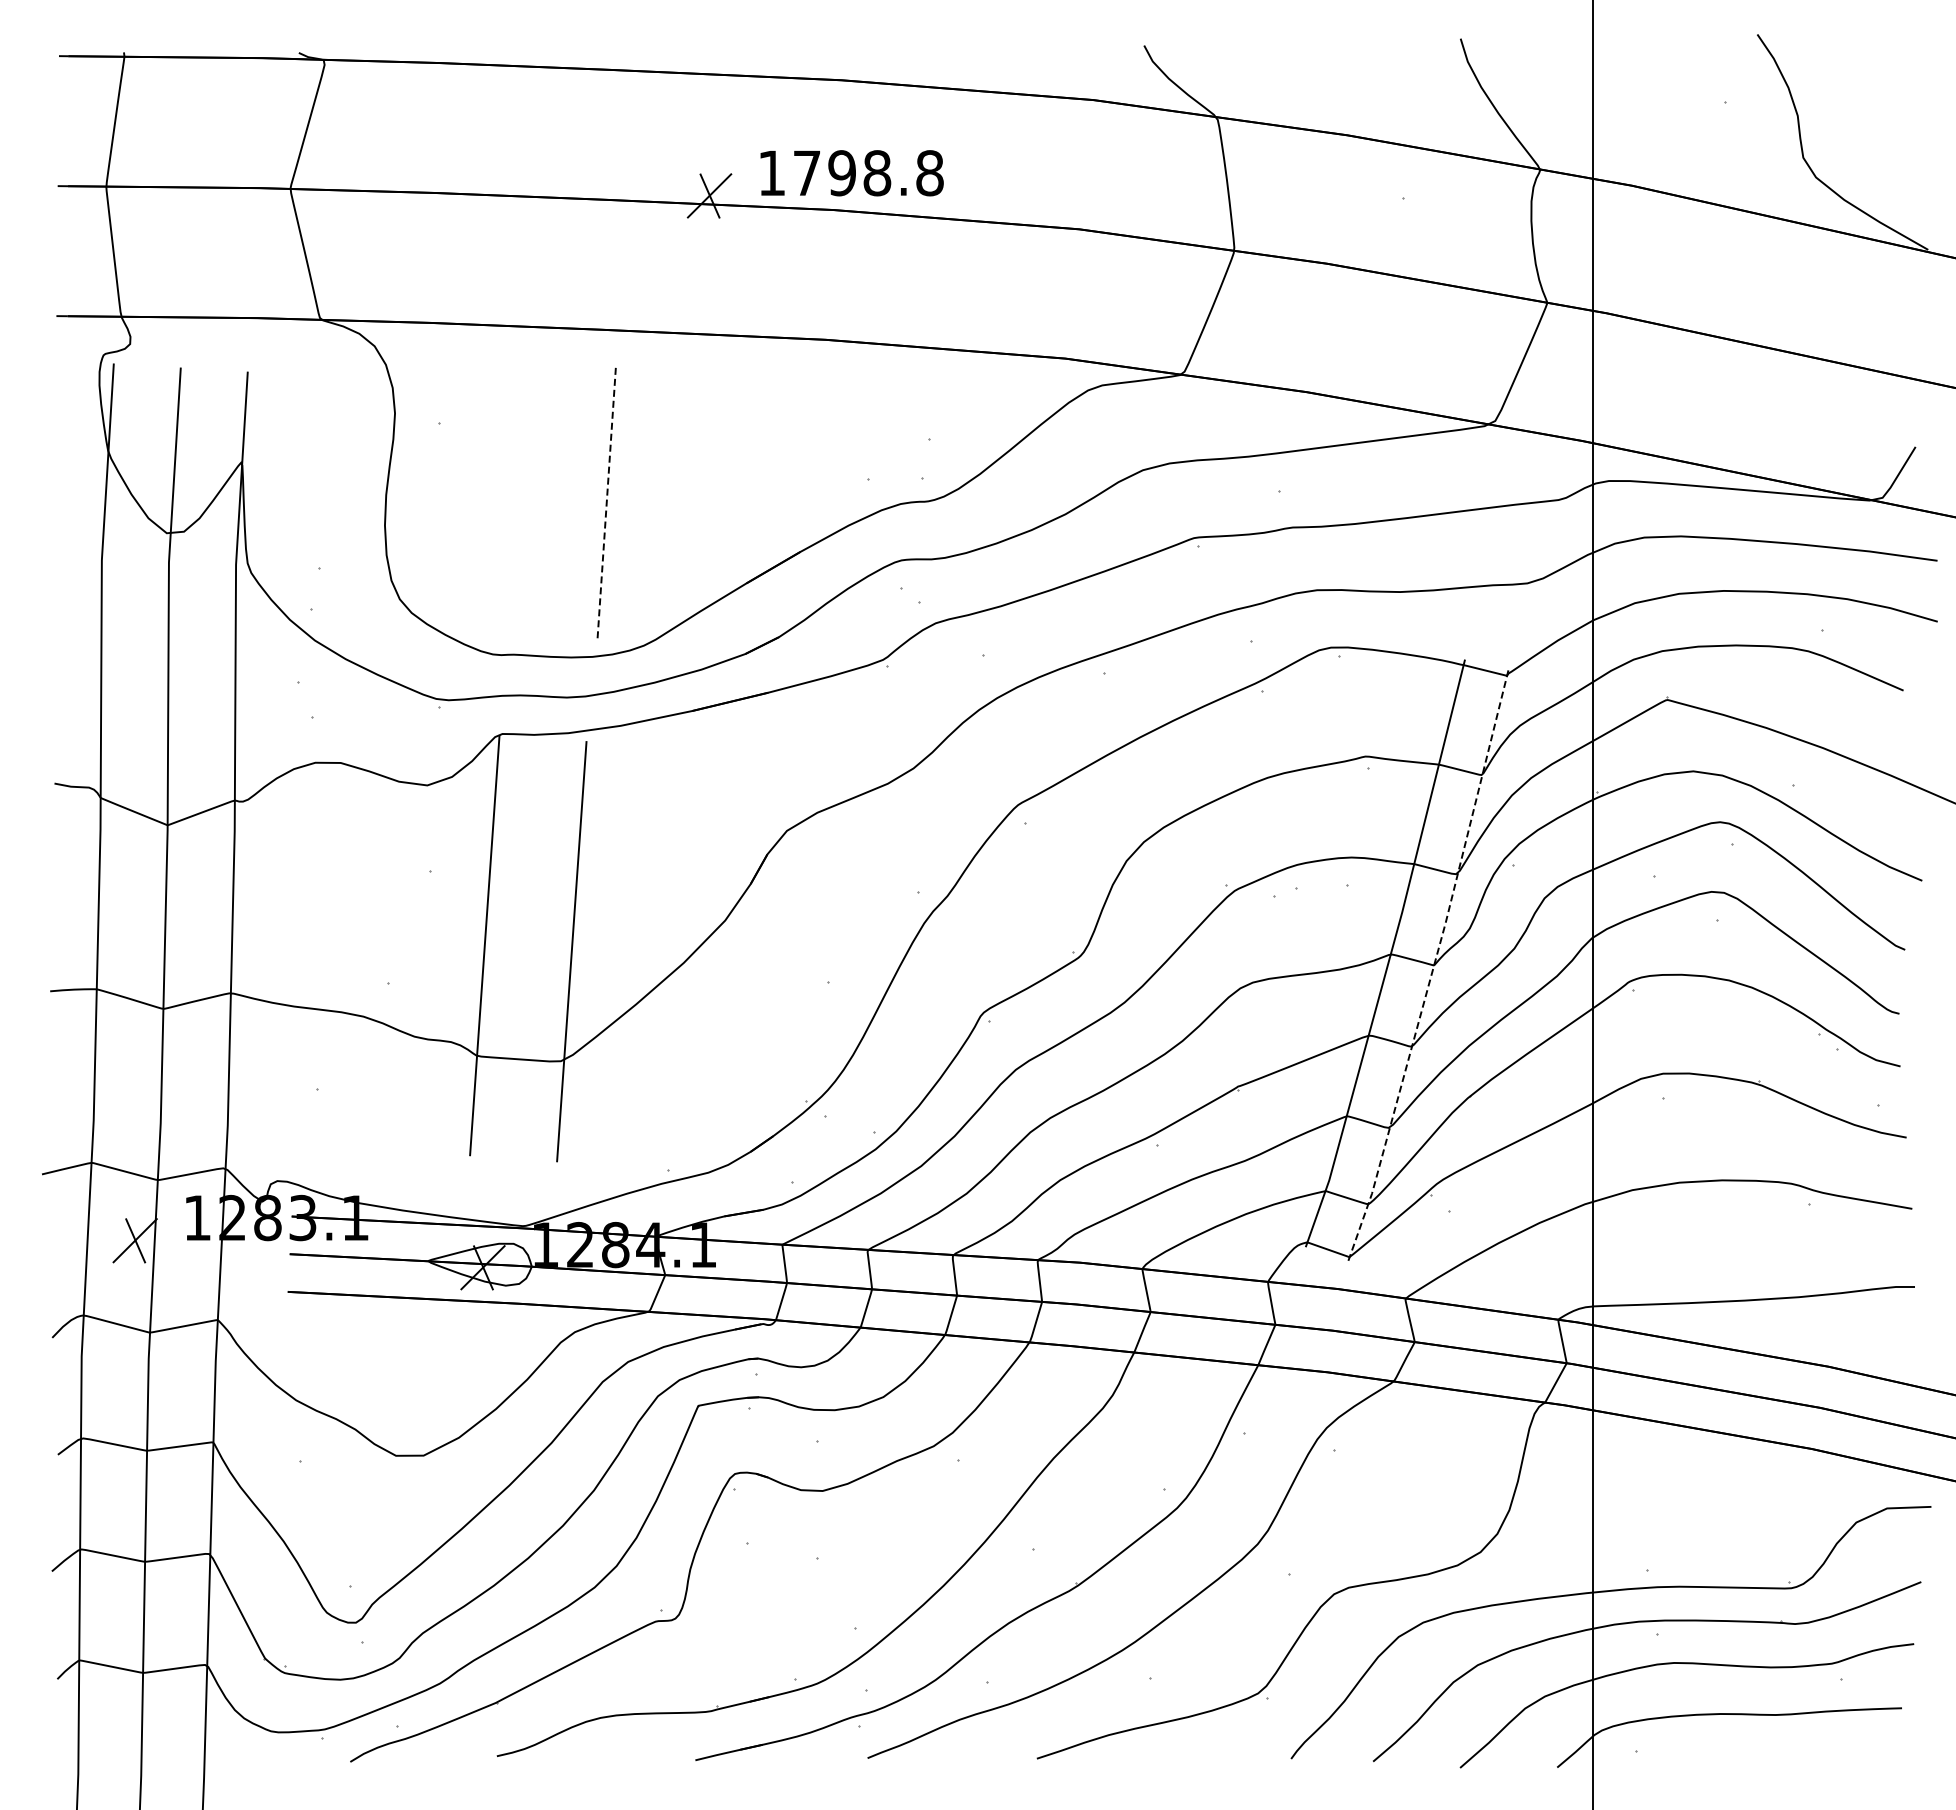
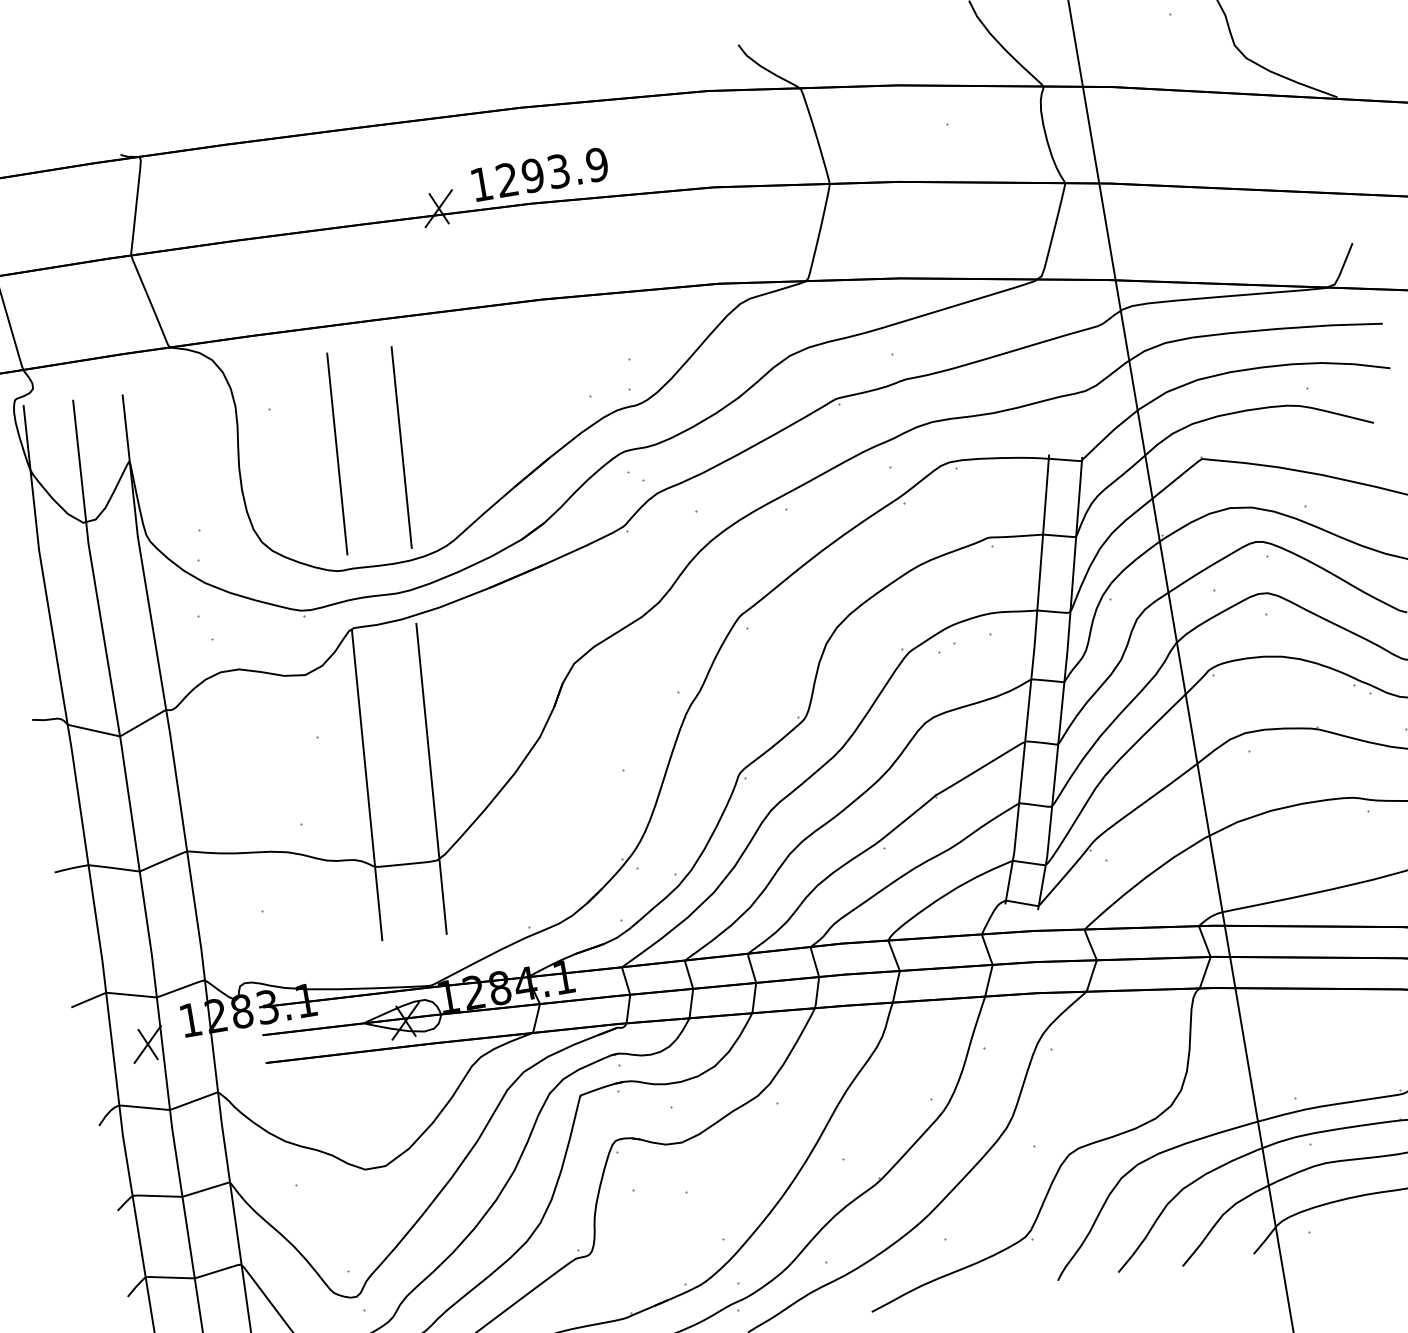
text: (868, 173) -> (552, 172), 1798.8 -> 1293.9
line: (519, 498) -> (337, 453), added
line: (606, 505) -> (401, 448), dashed -> solid
line: (1433, 968) -> (1064, 684), dashed -> solid

